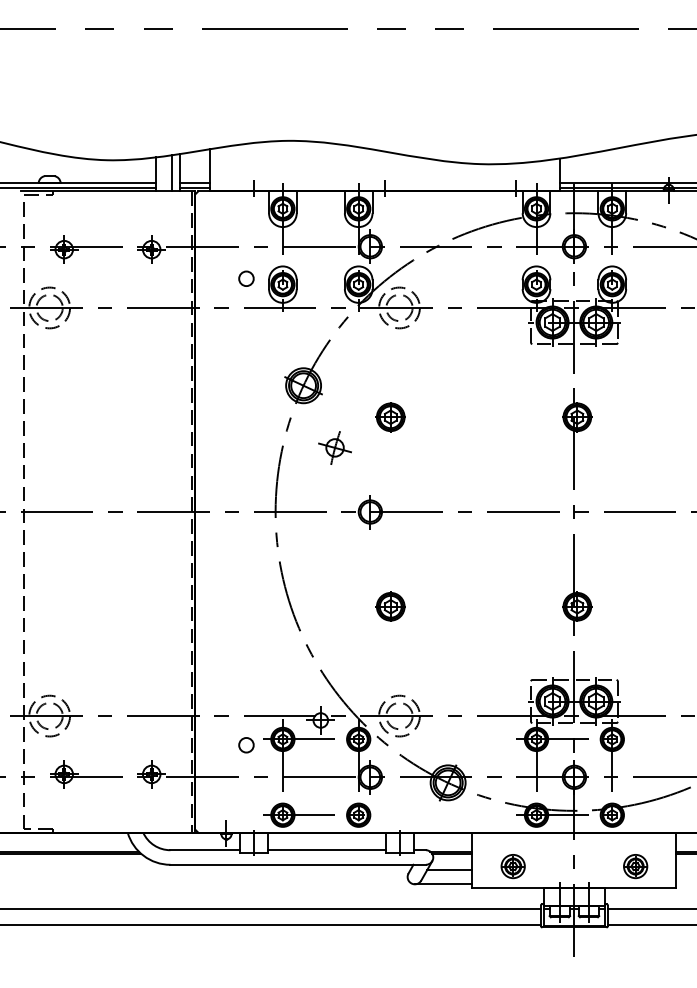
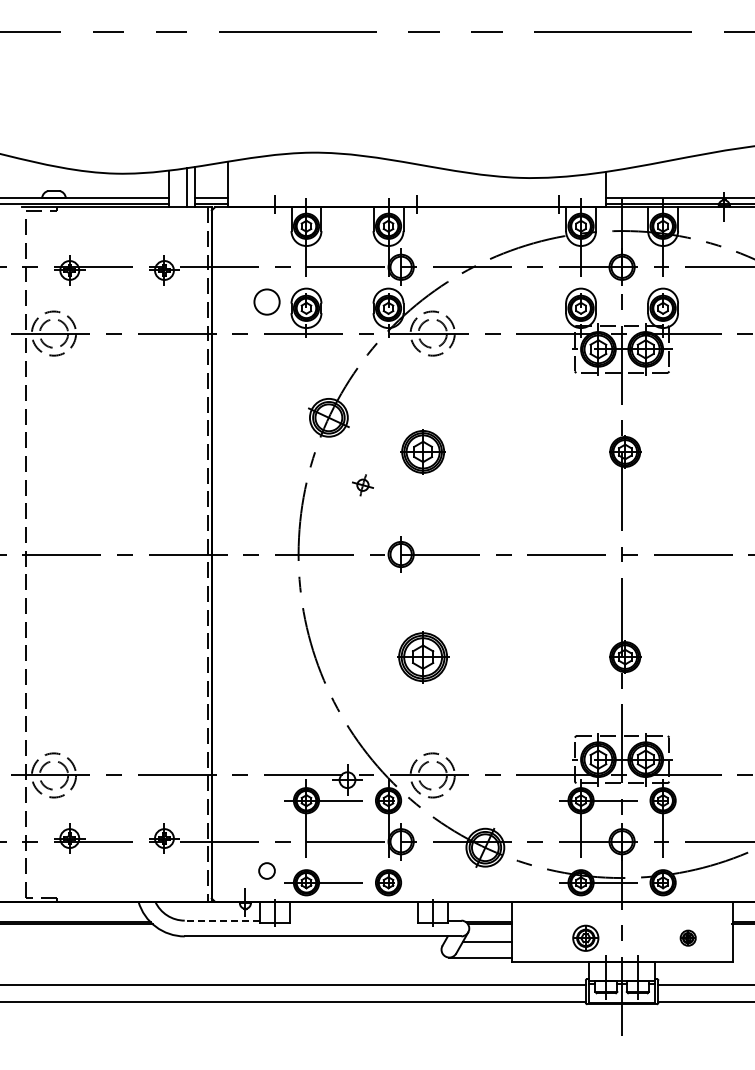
circle: (245, 278) -> (266, 301), size x1.6
part: (390, 416) -> (423, 451), size x1.4
part: (334, 448) -> (362, 485), size x0.6
part: (390, 606) -> (423, 656), size x1.6
circle: (245, 744) -> (266, 870), moved
line: (205, 850) -> (222, 920), solid -> dashed
line: (326, 850) -> (353, 920), removed
part: (512, 865) -> (585, 937), moved
part: (634, 865) -> (687, 937), size x0.6

